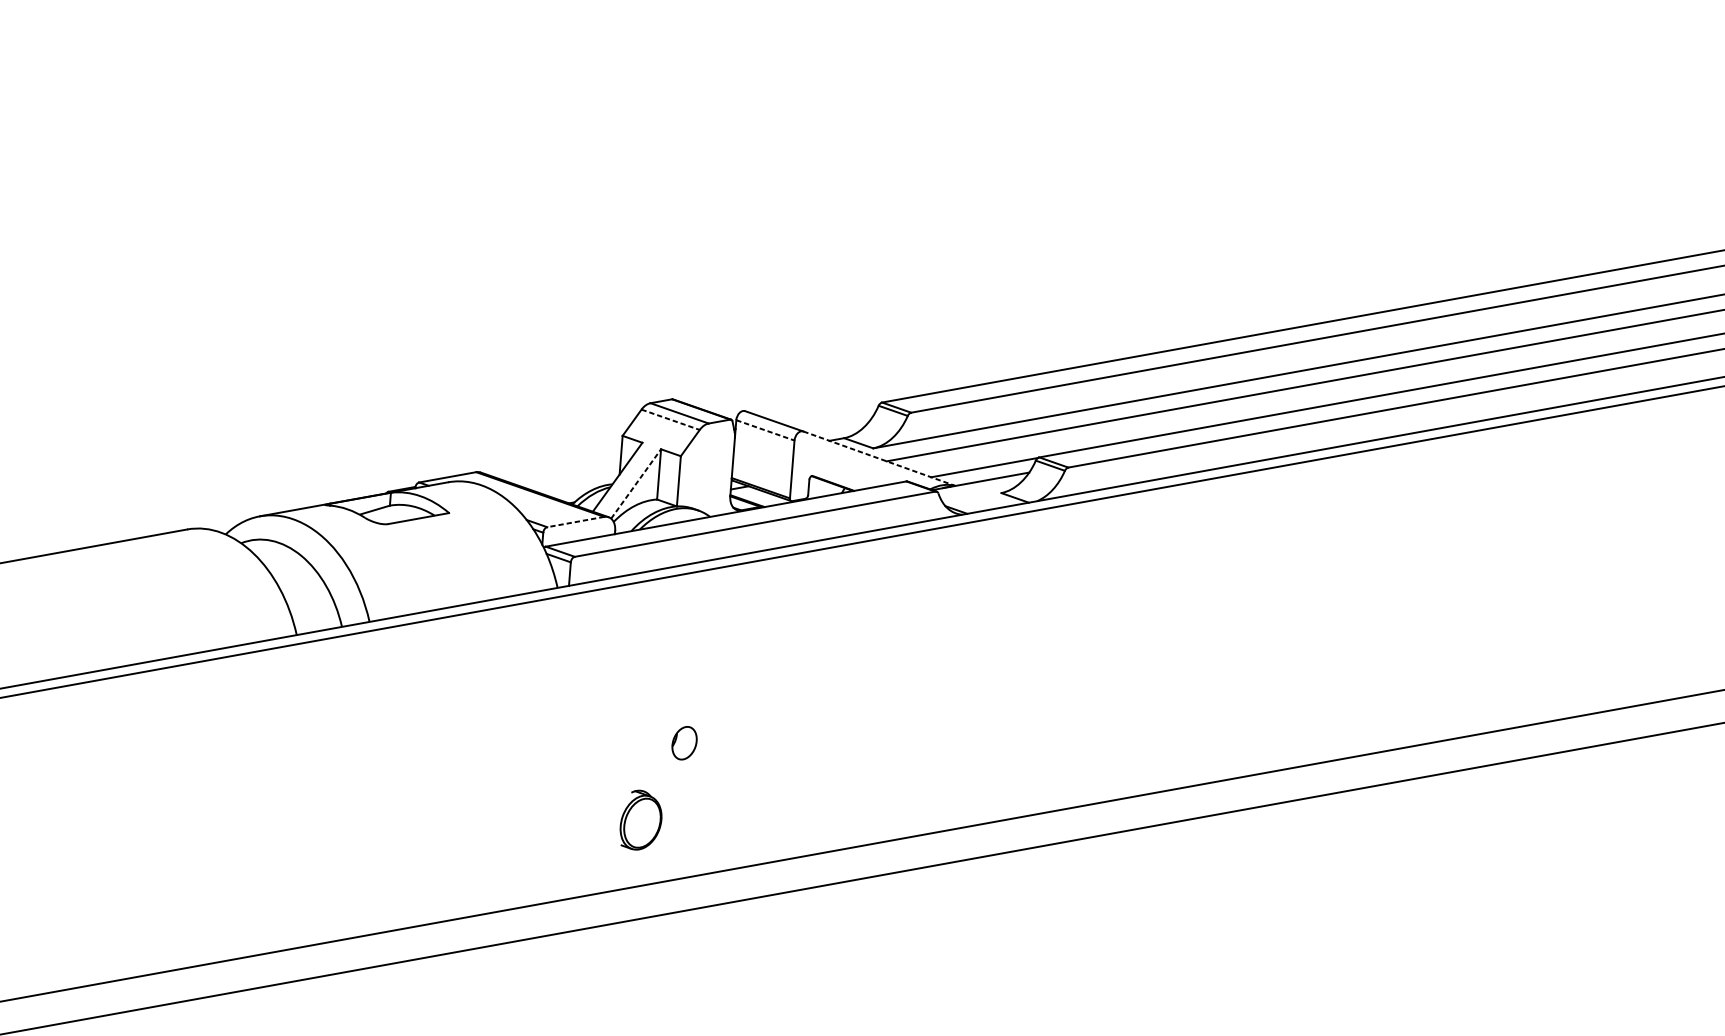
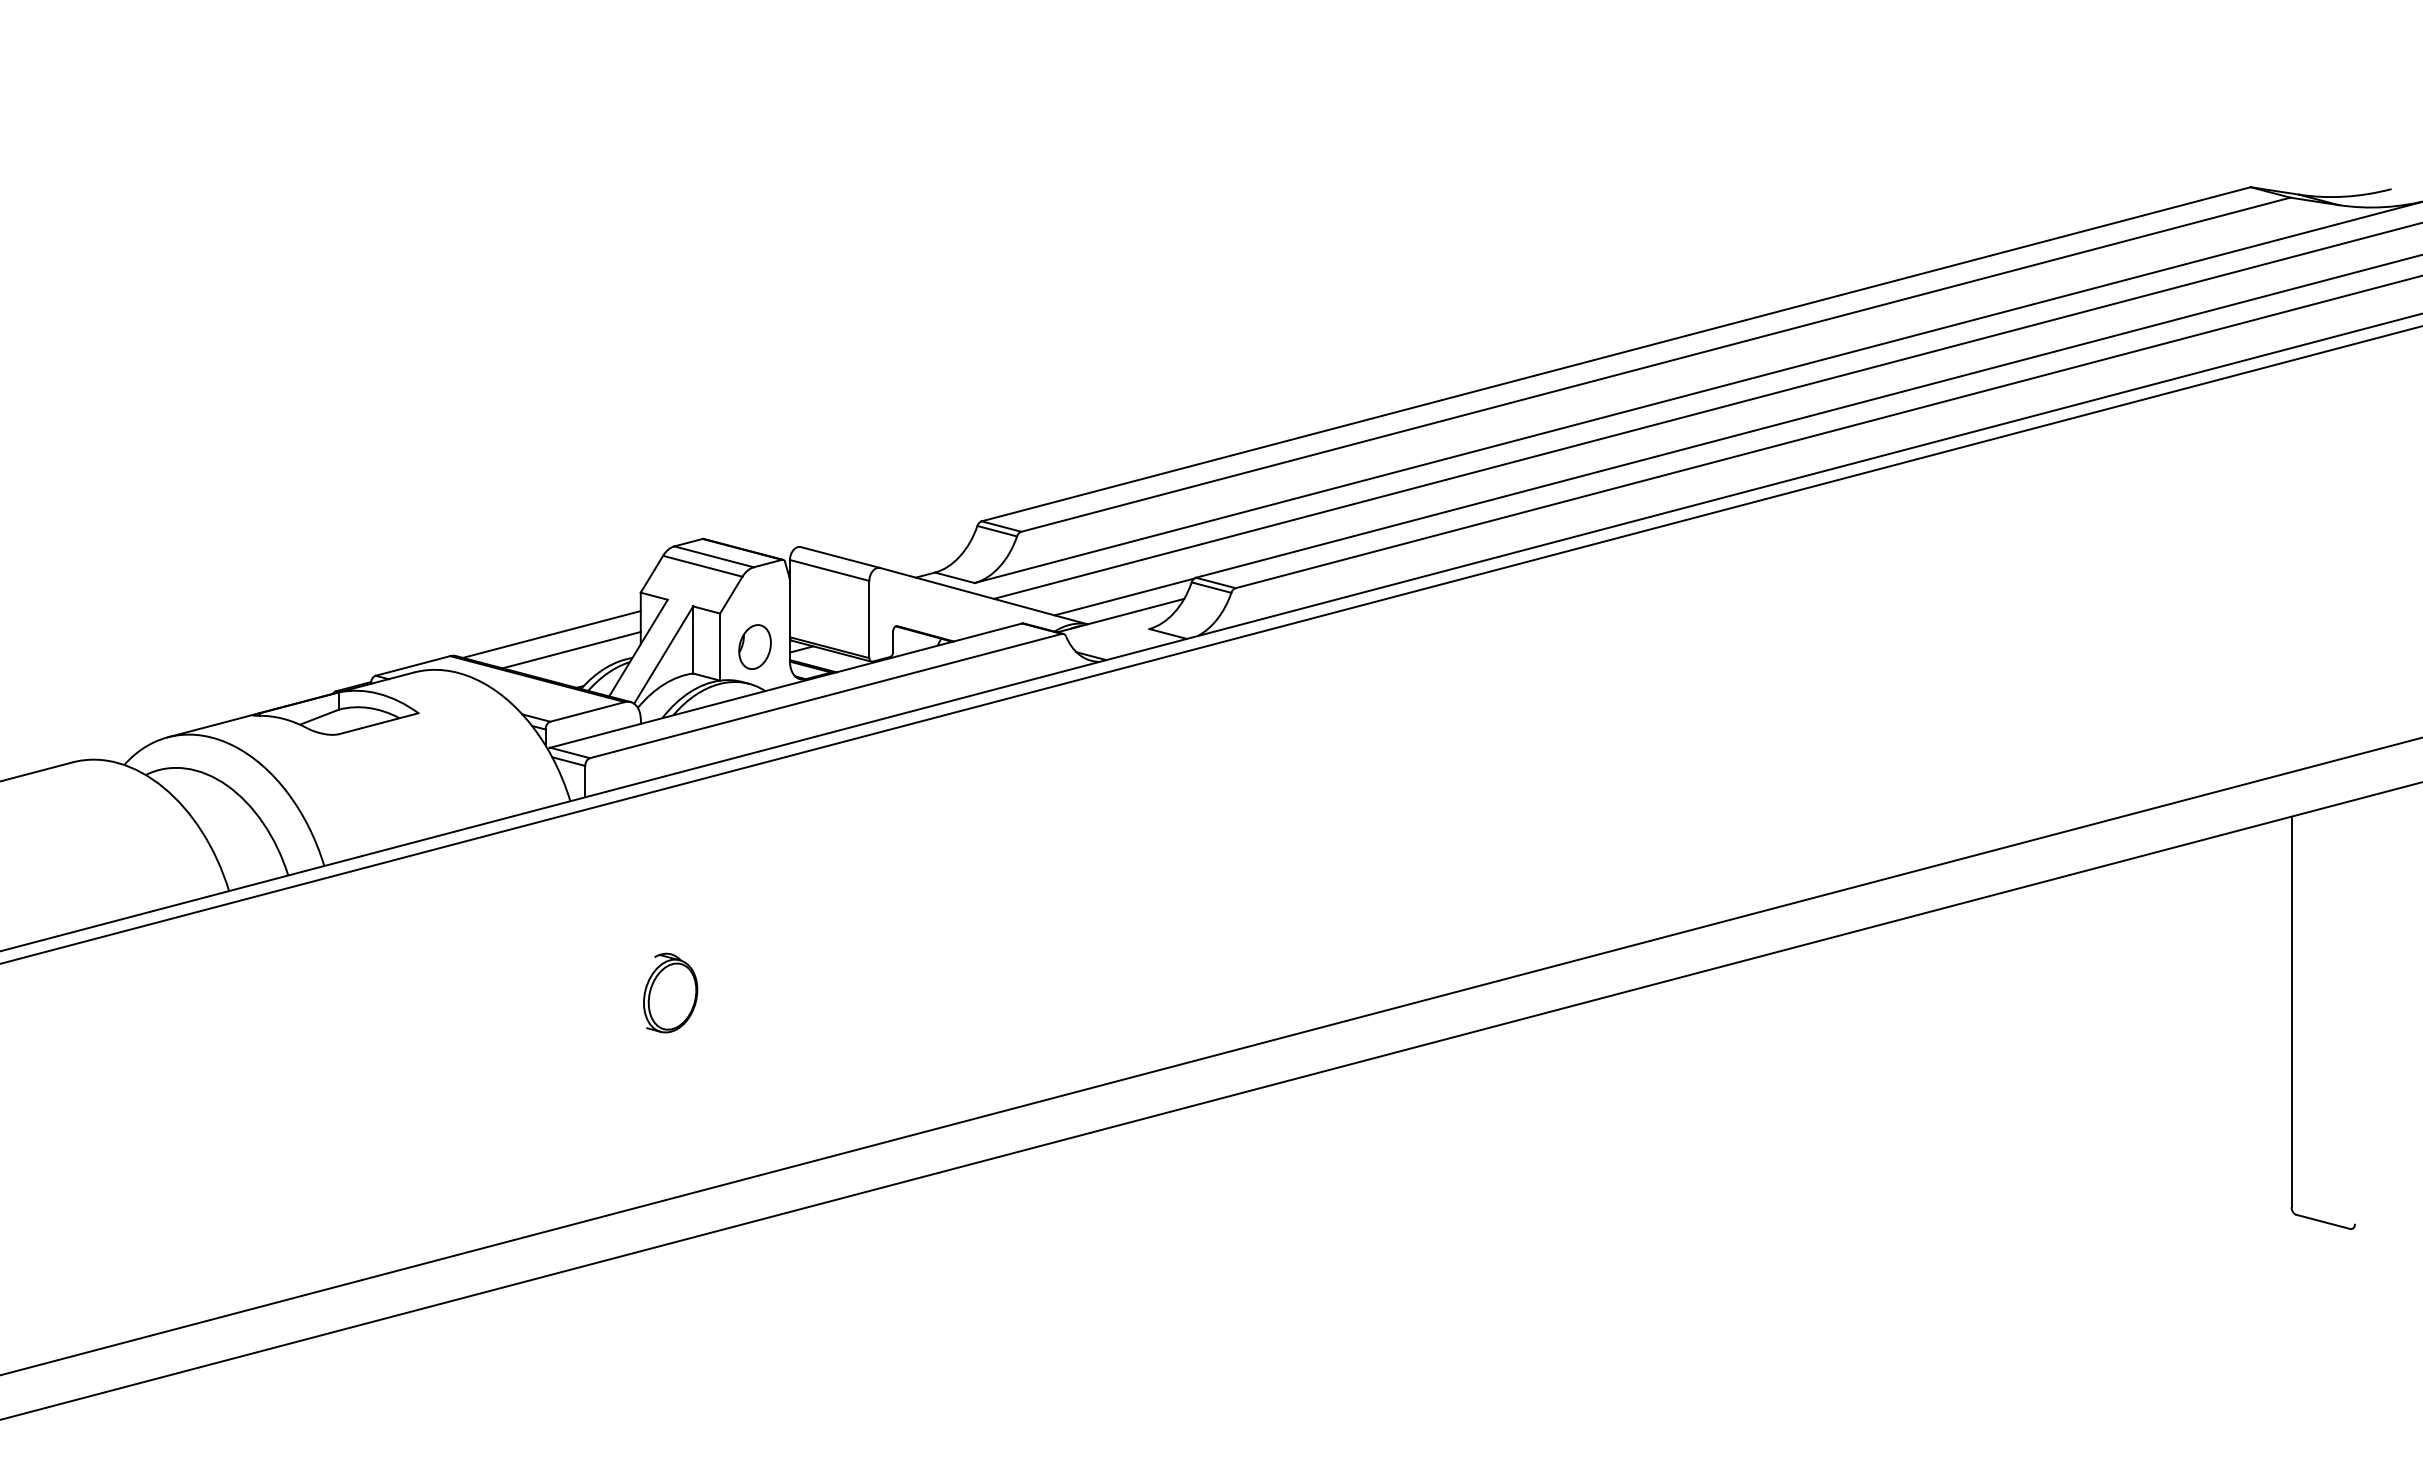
line: (671, 419) -> (703, 566), dashed -> solid
line: (766, 430) -> (830, 570), dashed -> solid
line: (879, 459) -> (984, 596), dashed -> solid
line: (553, 461) -> (551, 634), added
line: (567, 474) -> (571, 649), added
line: (635, 484) -> (663, 655), dashed -> solid
line: (575, 521) -> (587, 711), dashed -> solid
part: (684, 742) -> (754, 646), moved
part: (641, 820) -> (670, 992), moved

